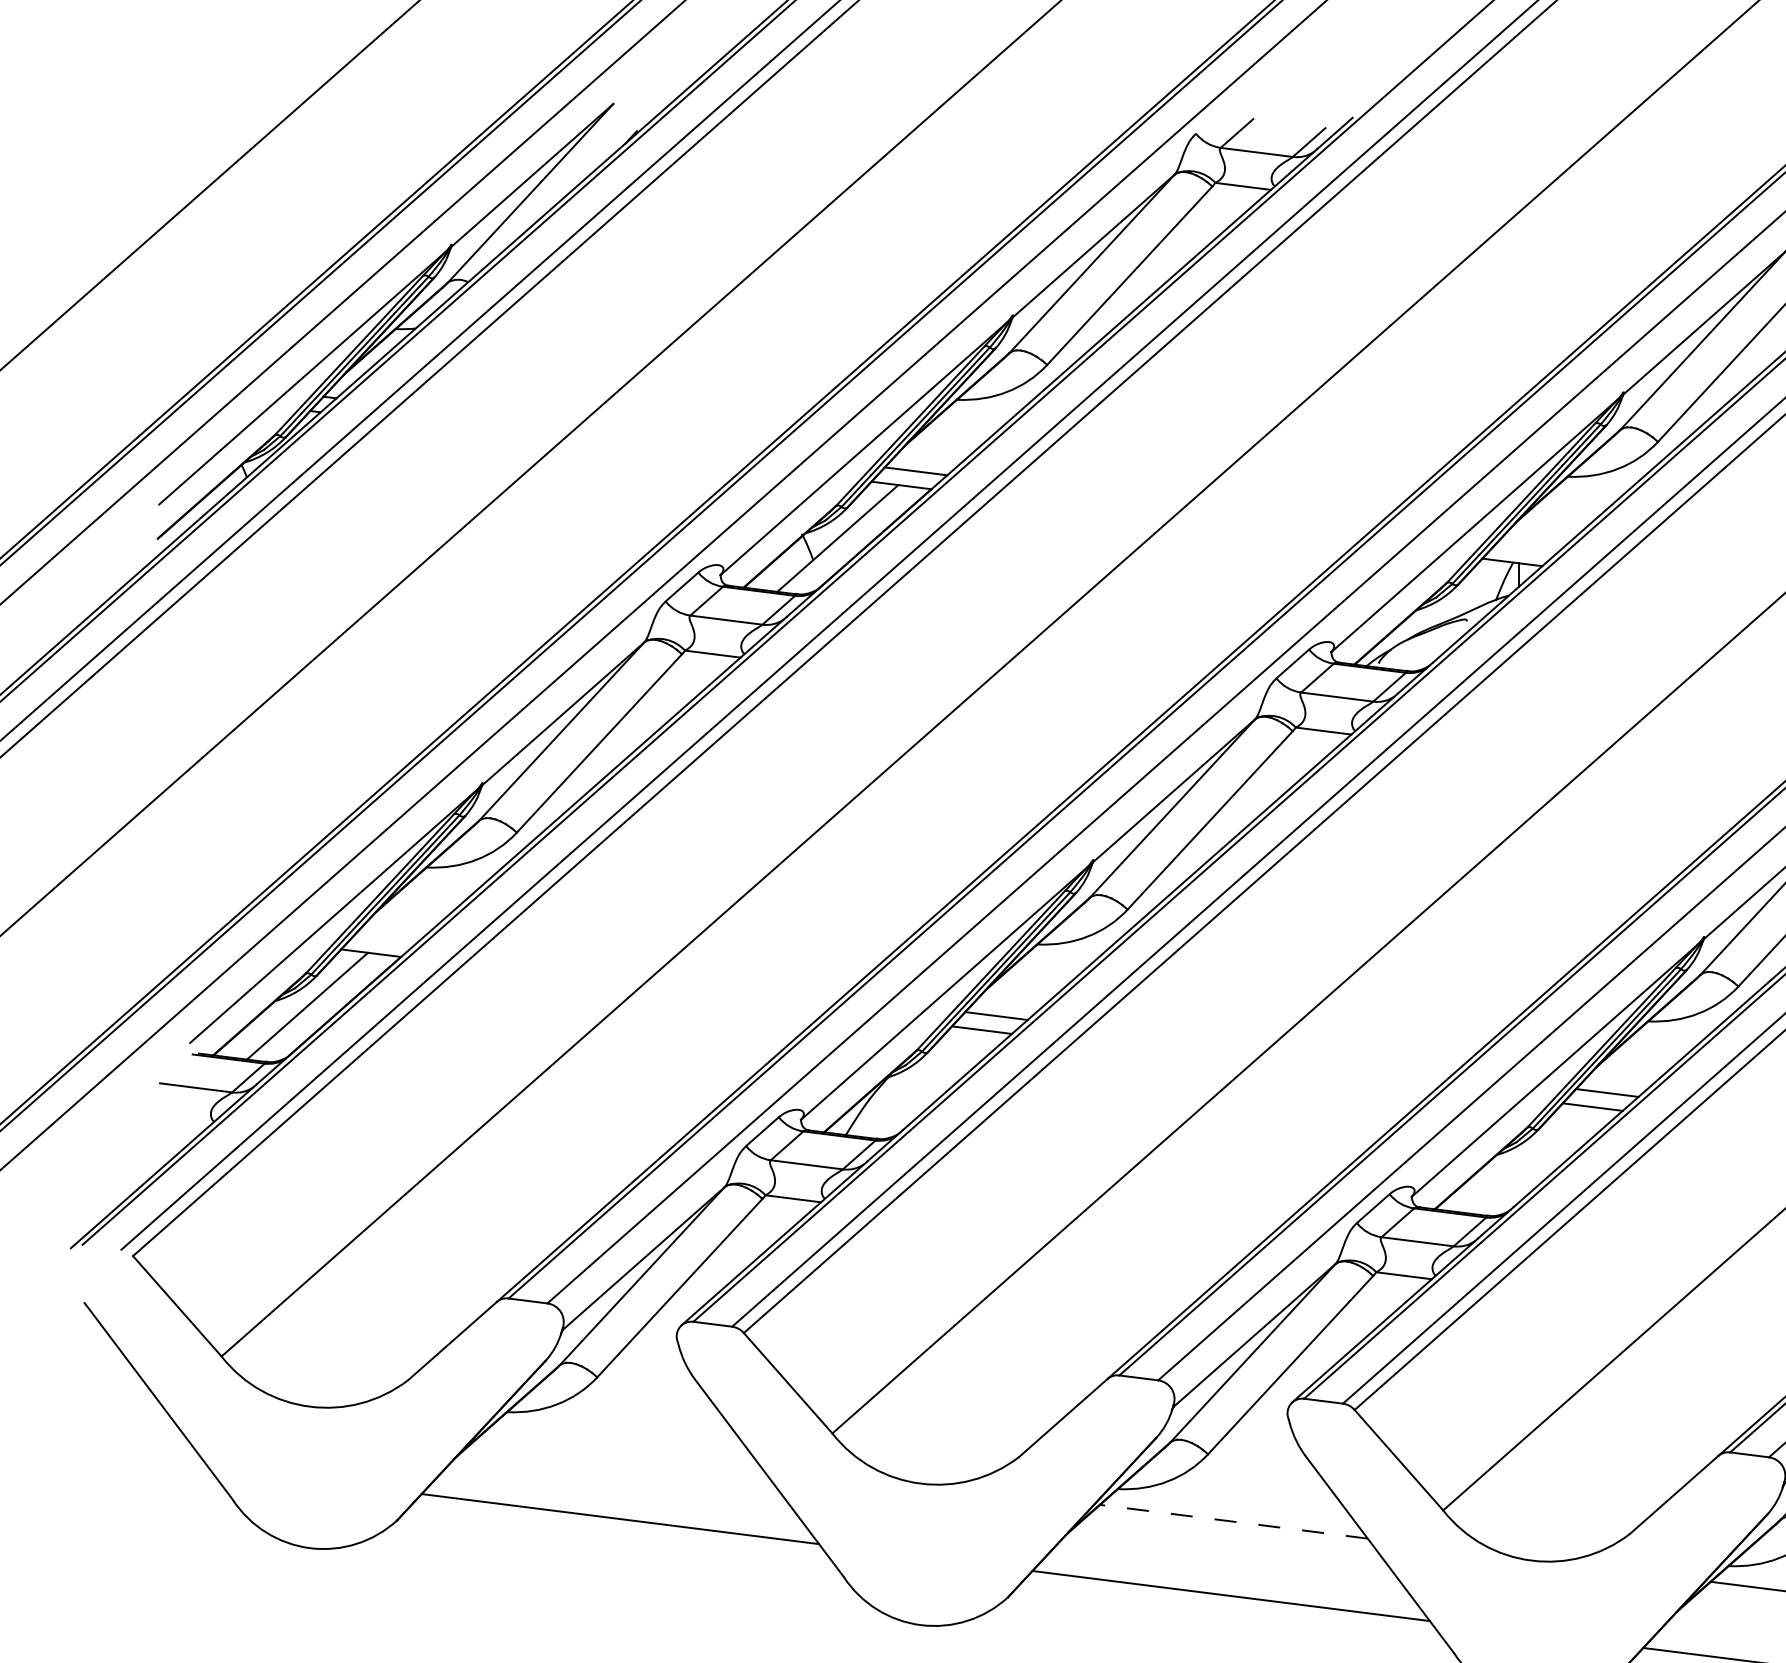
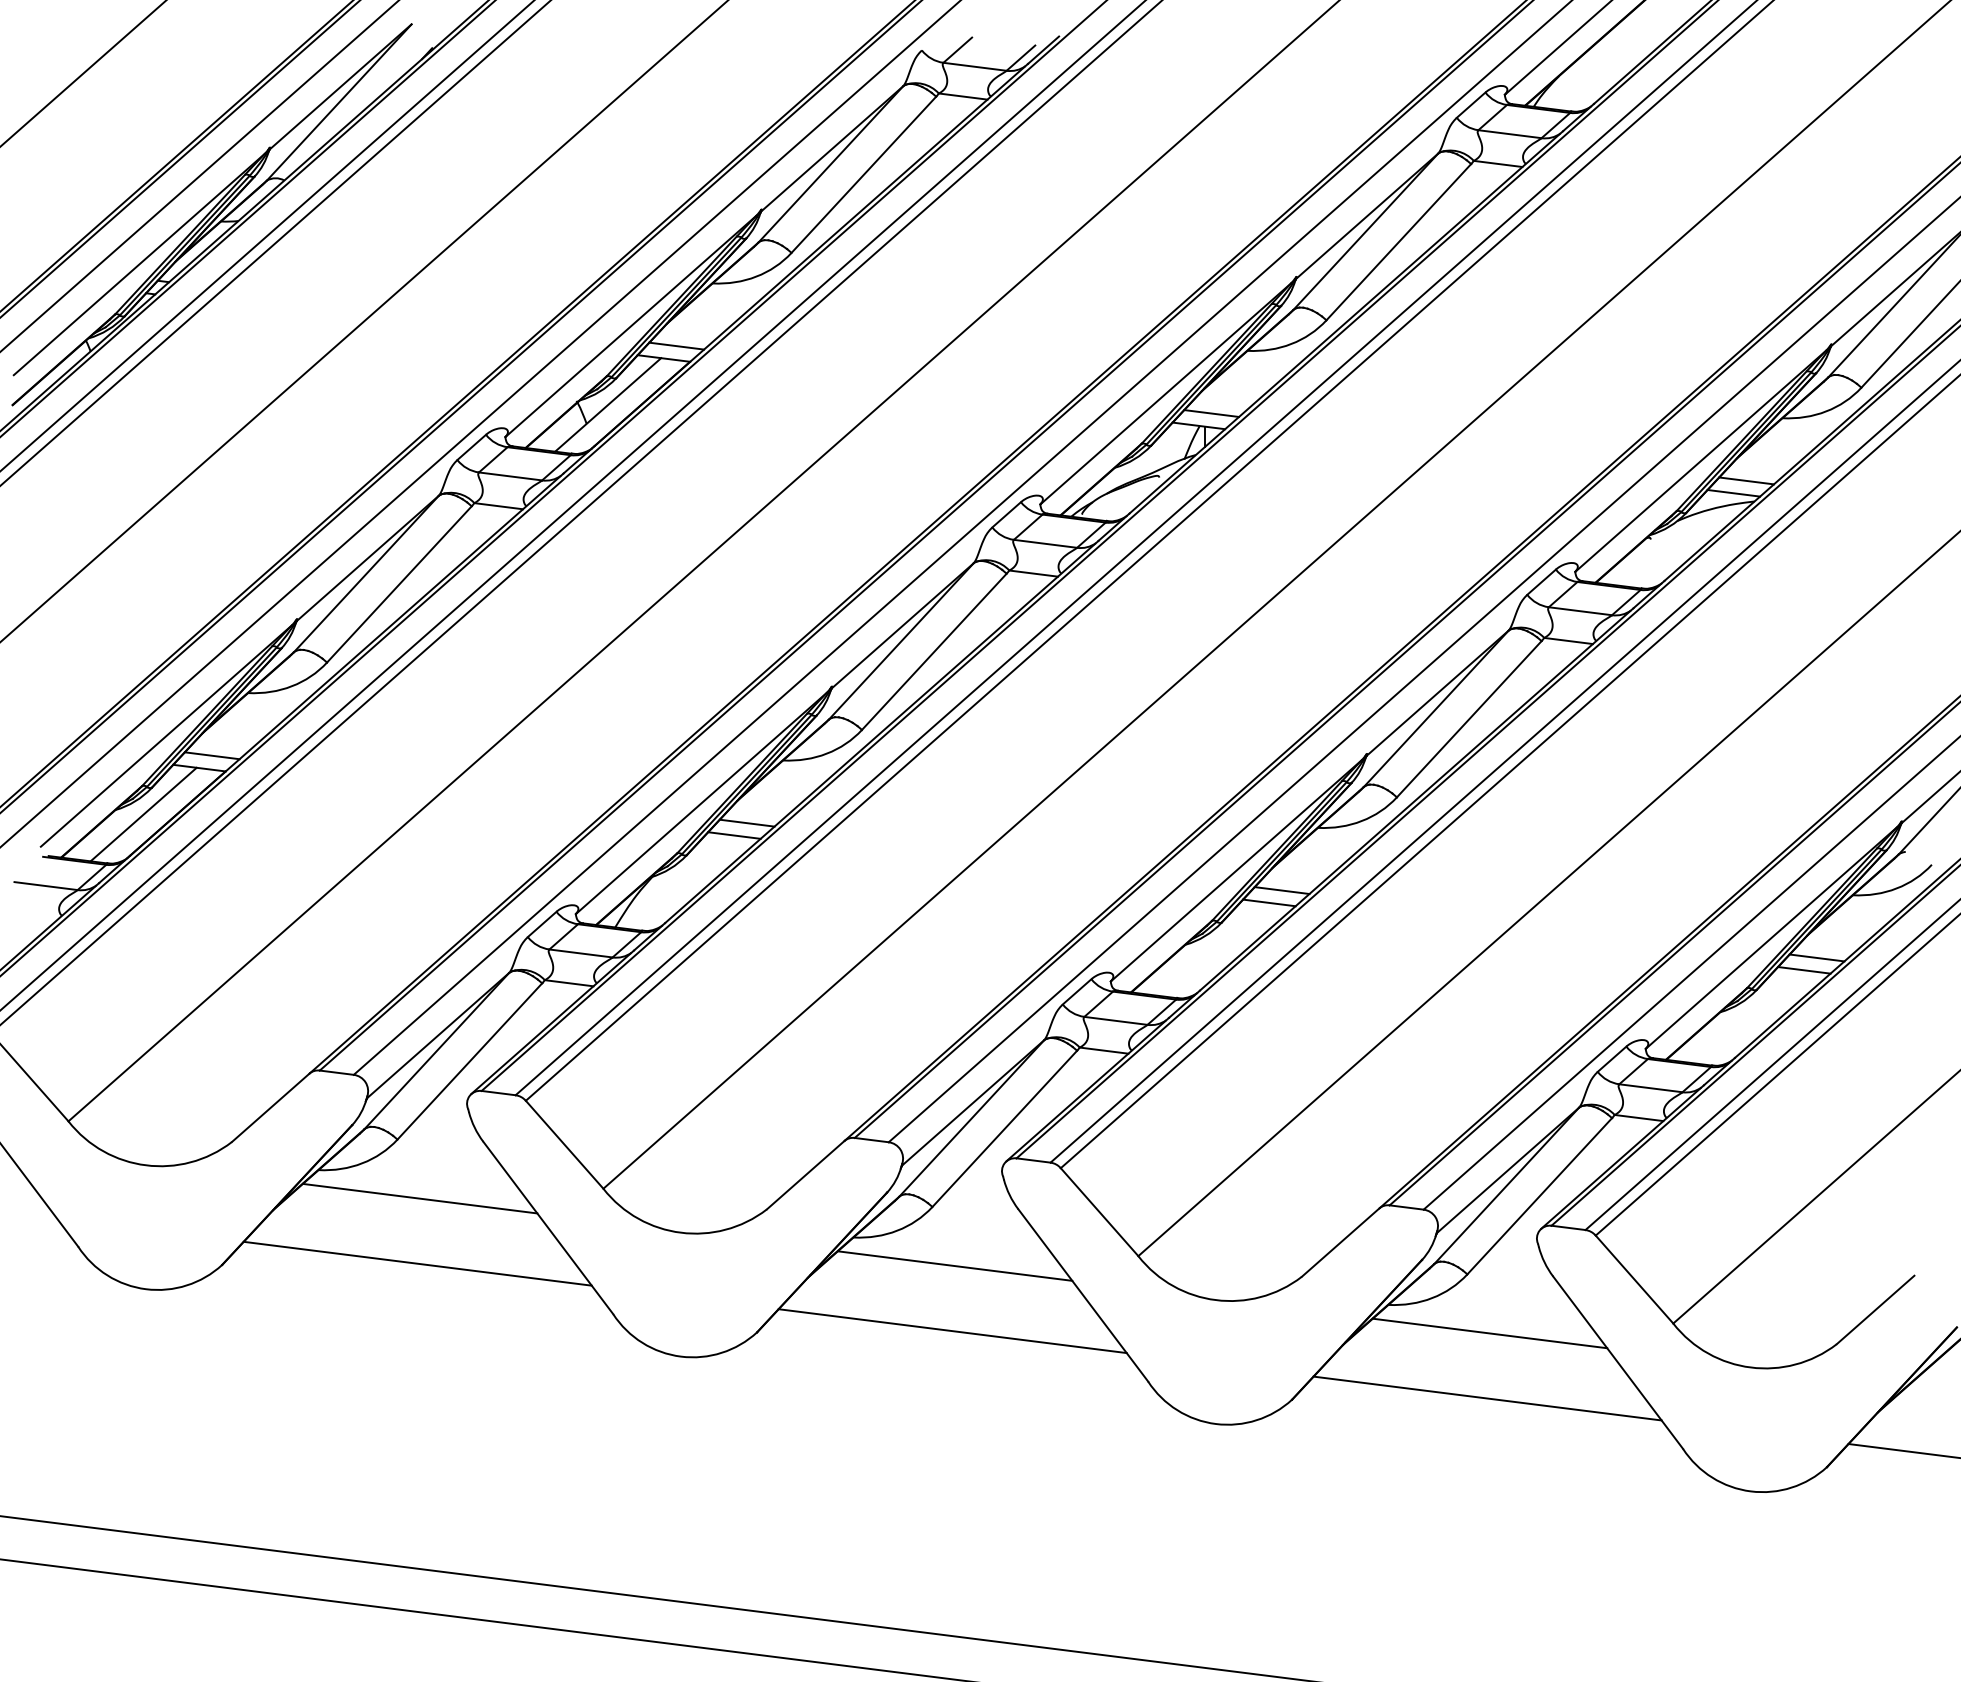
line: (1526, 548) -> (1211, 413), added
line: (384, 938) -> (211, 755), added
line: (622, 1444) -> (419, 1198), added
line: (1233, 1522) -> (954, 1266), dashed -> solid

